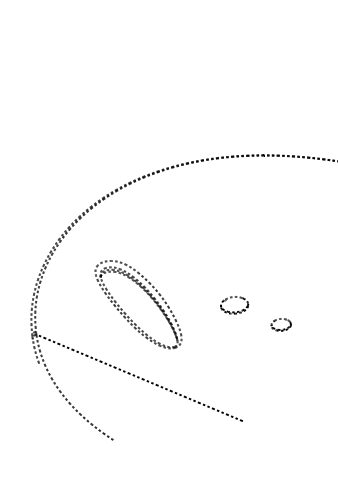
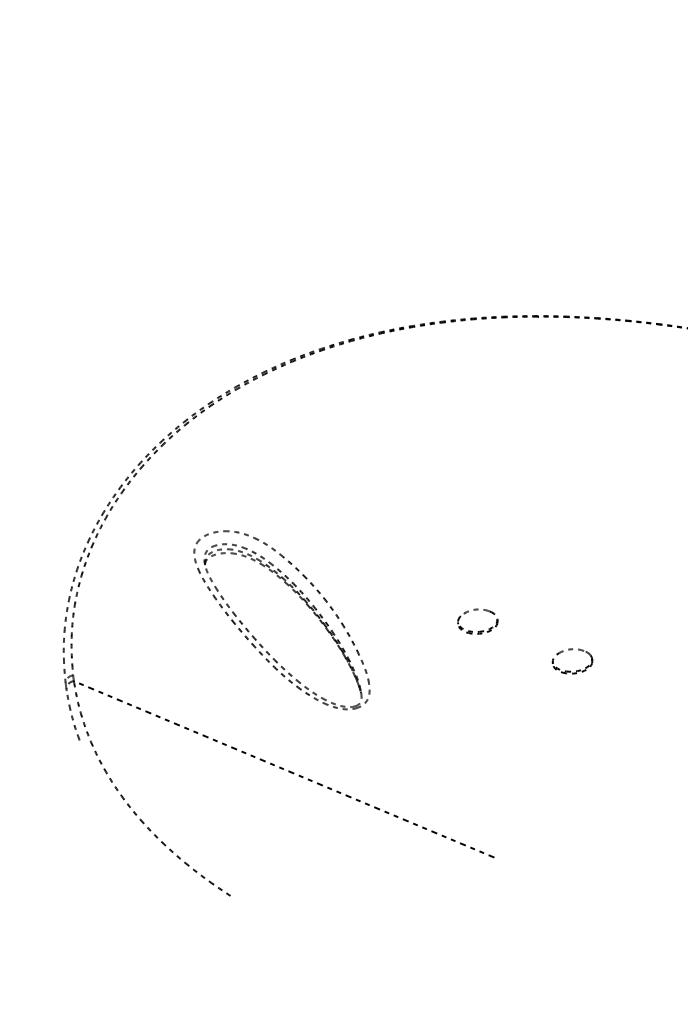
part: (234, 305) -> (477, 621), size x0.71

